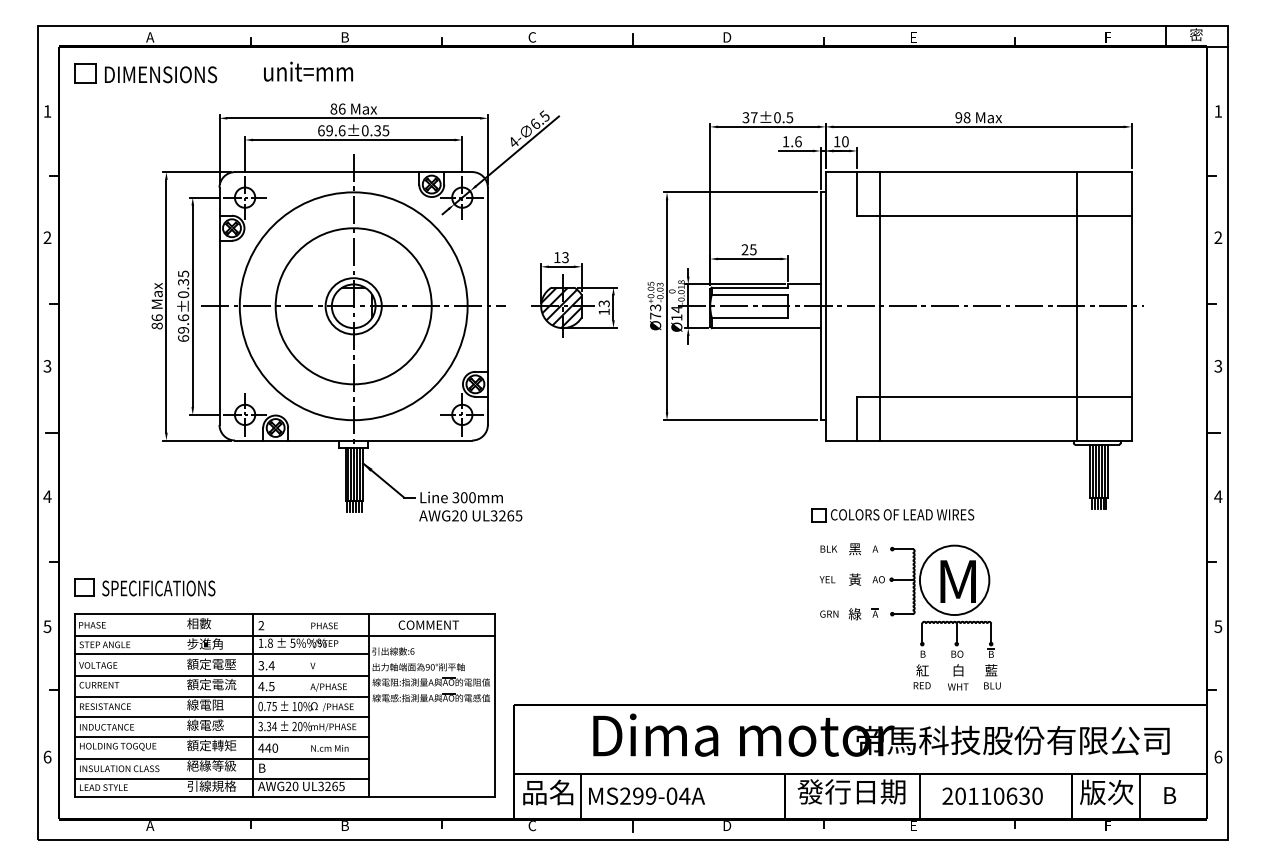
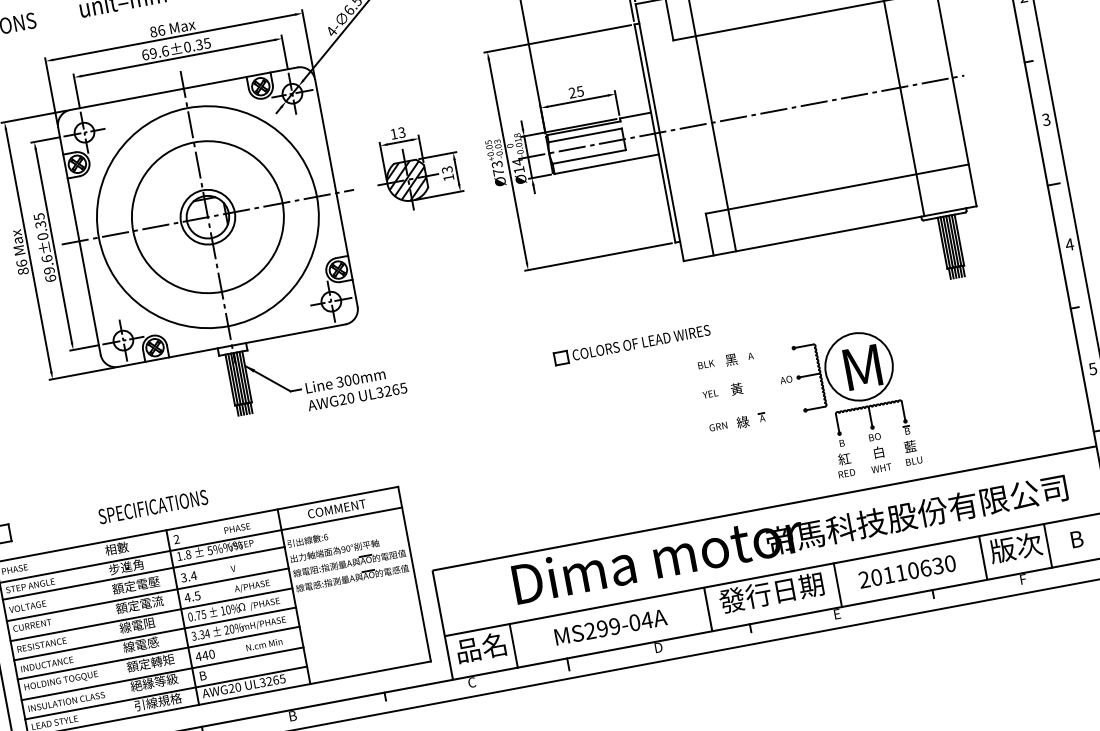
part: (892, 515) -> (631, 345), moved
text: (158, 588) -> (152, 507), moved
part: (936, 617) -> (848, 405), moved
text: (646, 795) -> (610, 626), moved

